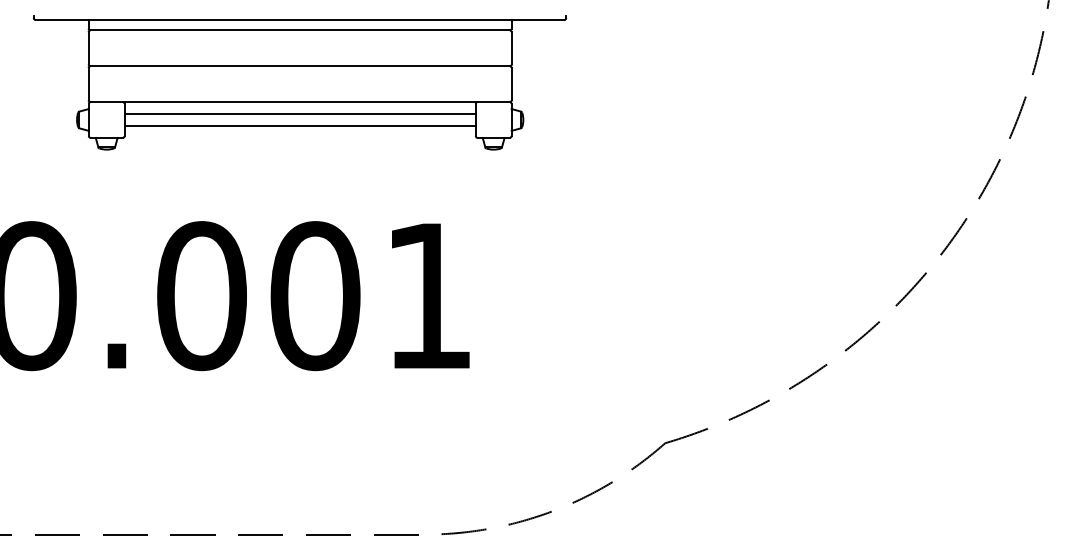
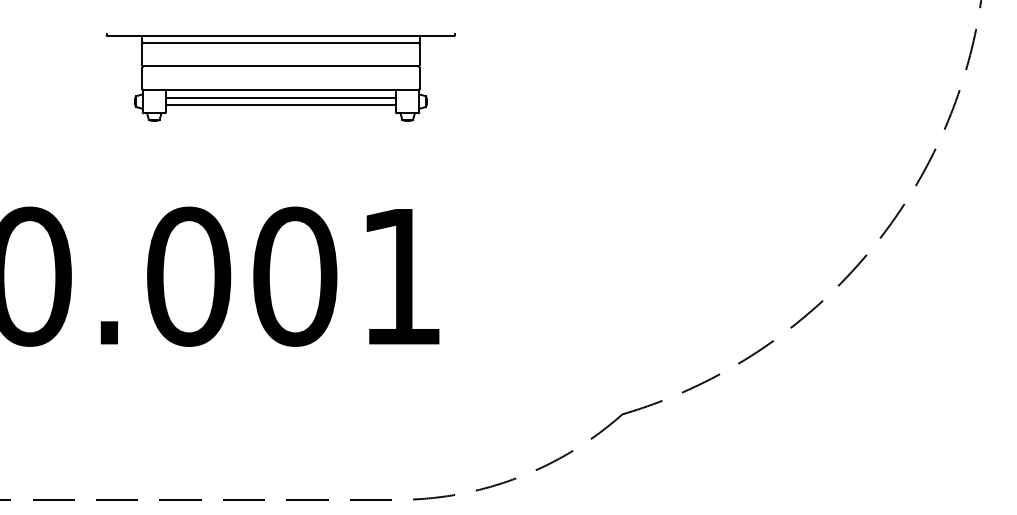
part: (300, 82) -> (281, 76), size x0.7

